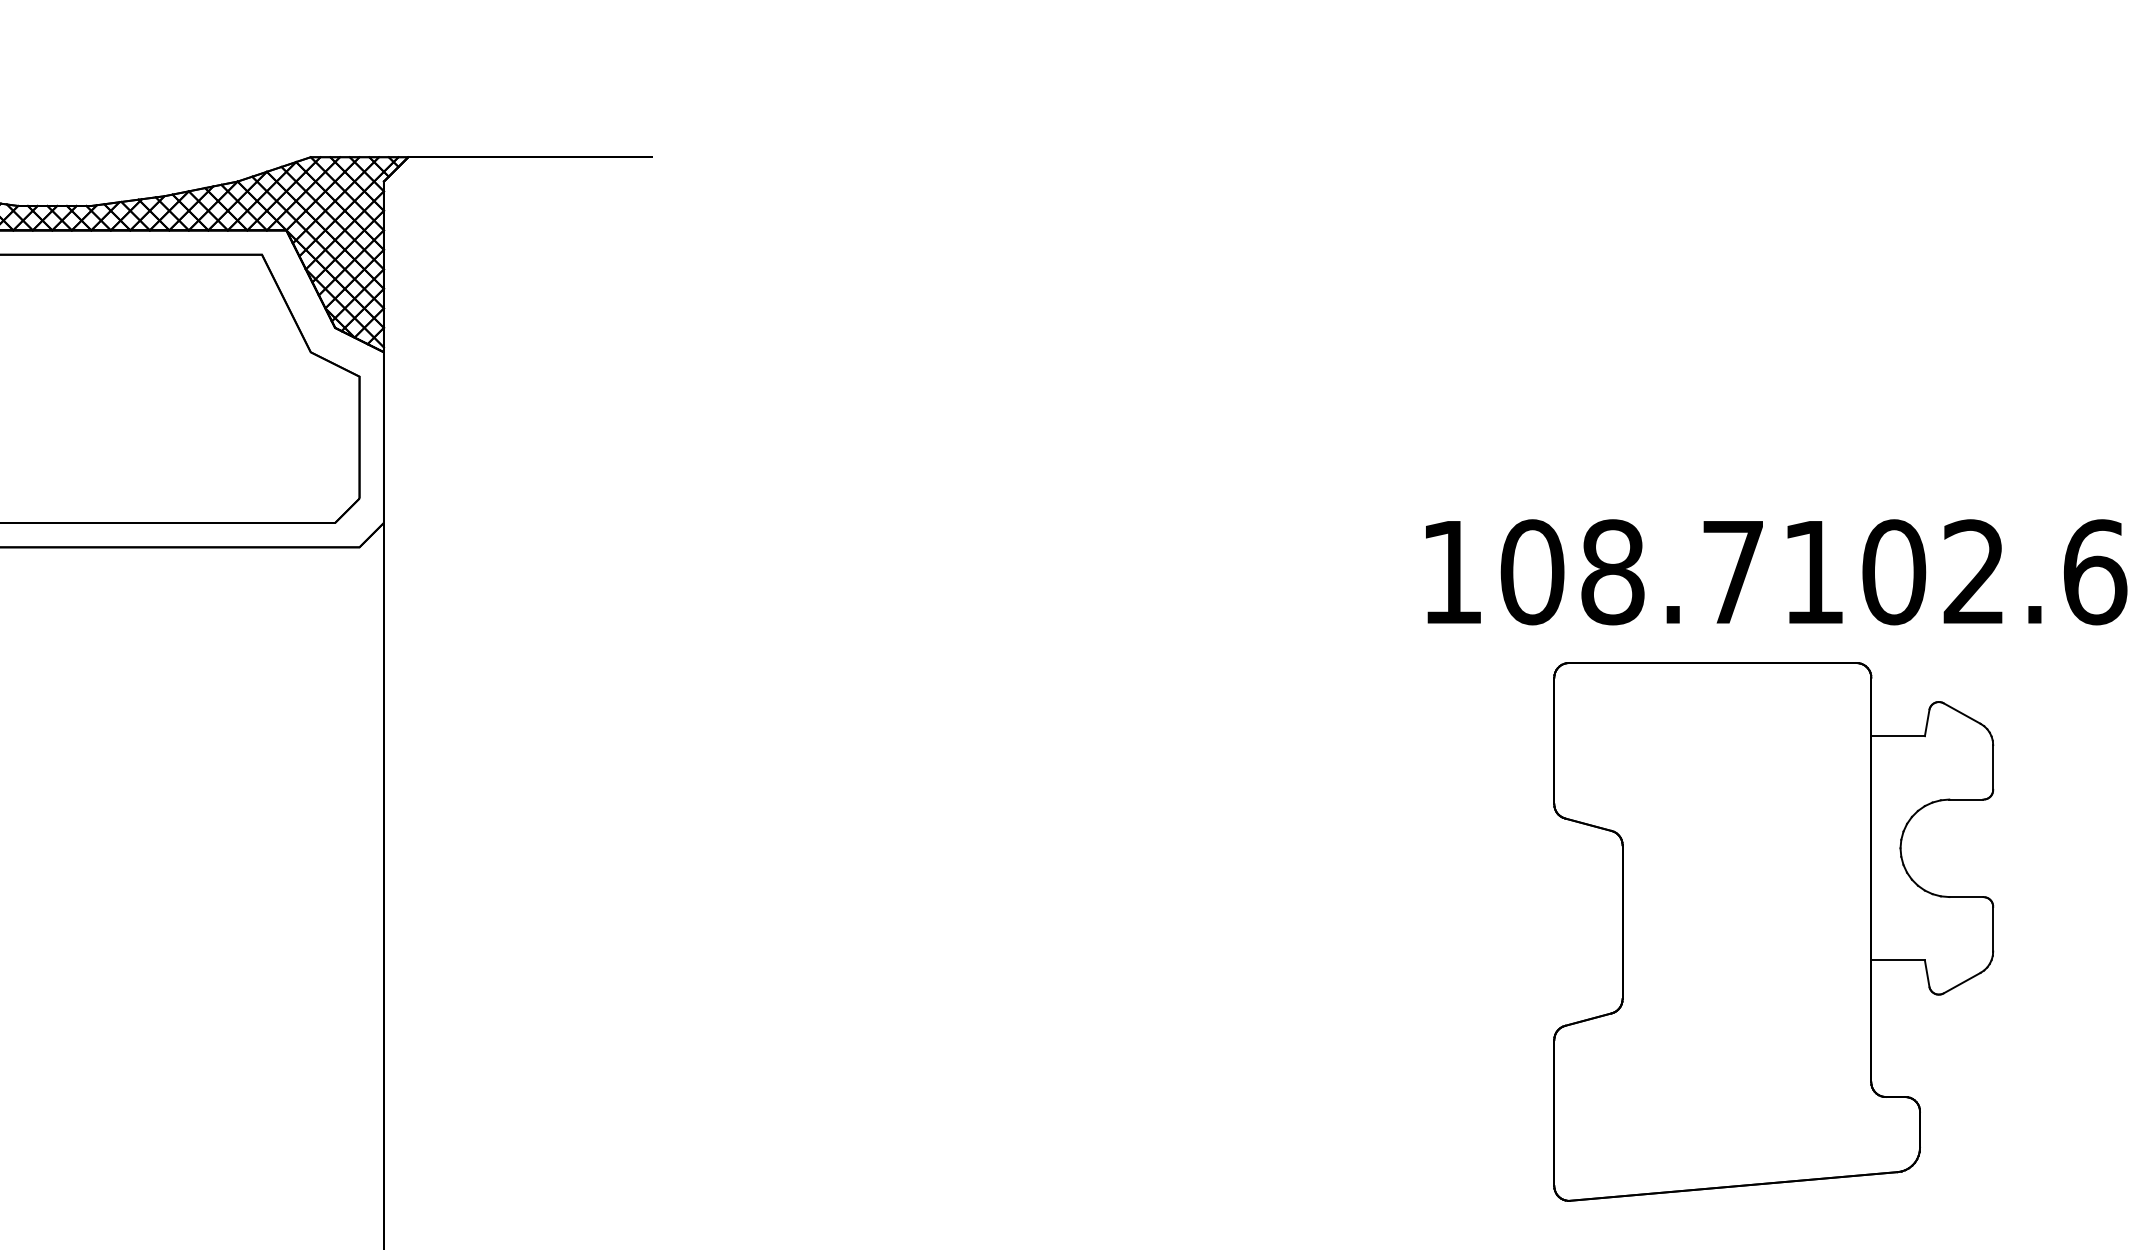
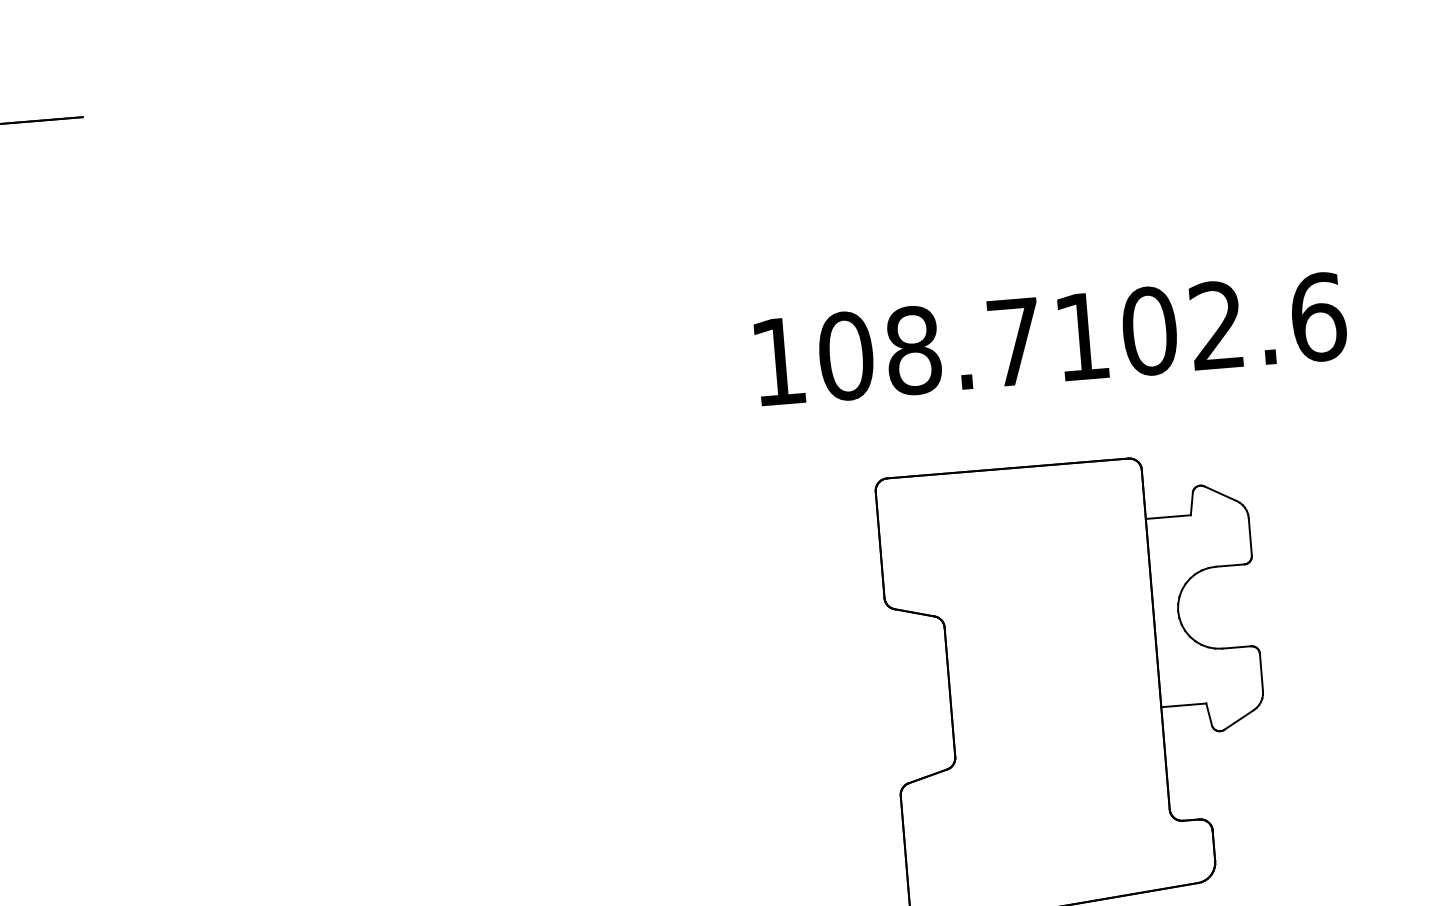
text: (1776, 572) -> (1050, 339), moved

